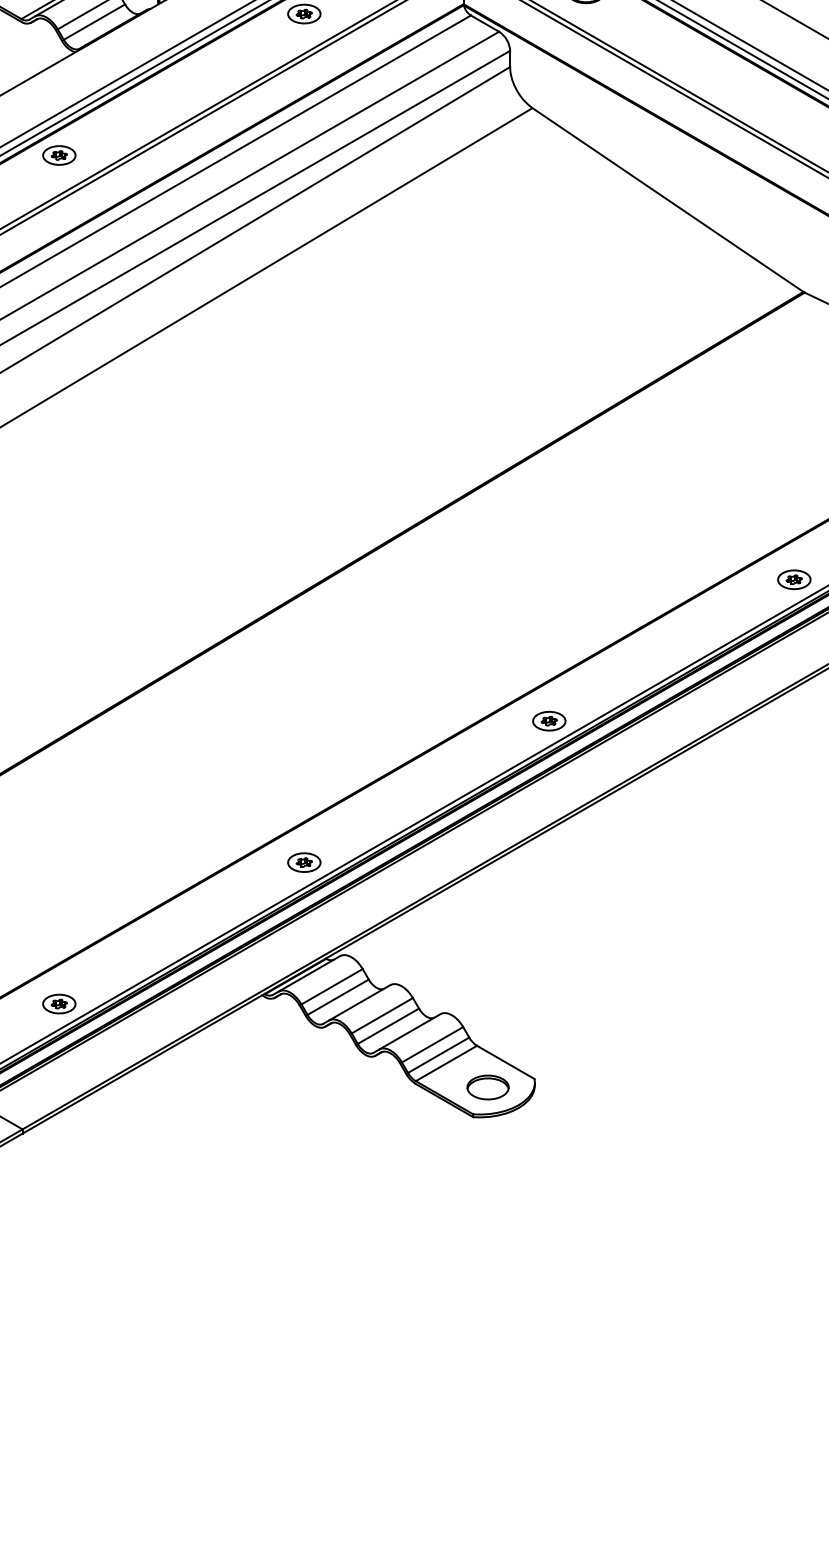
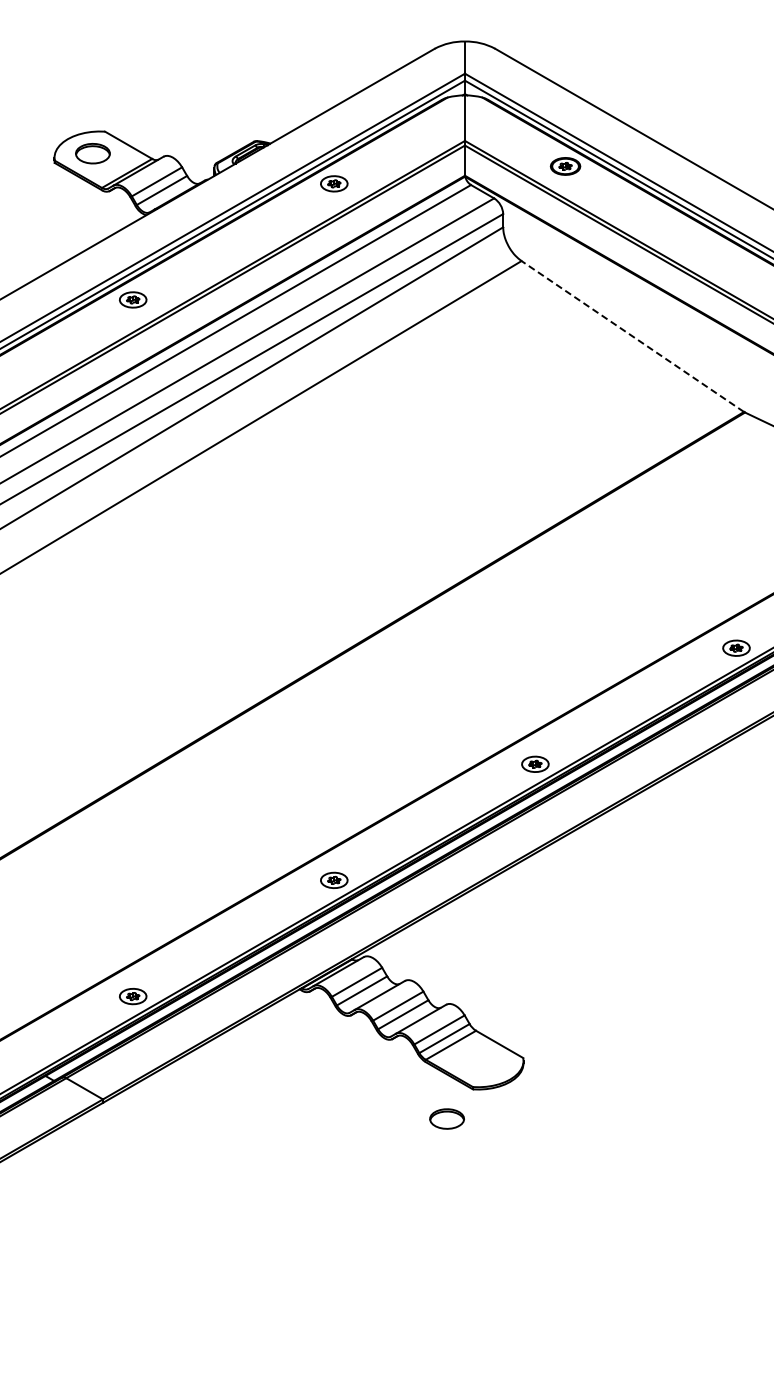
line: (667, 200) -> (632, 336), solid -> dashed
part: (487, 1086) -> (446, 1118), moved

